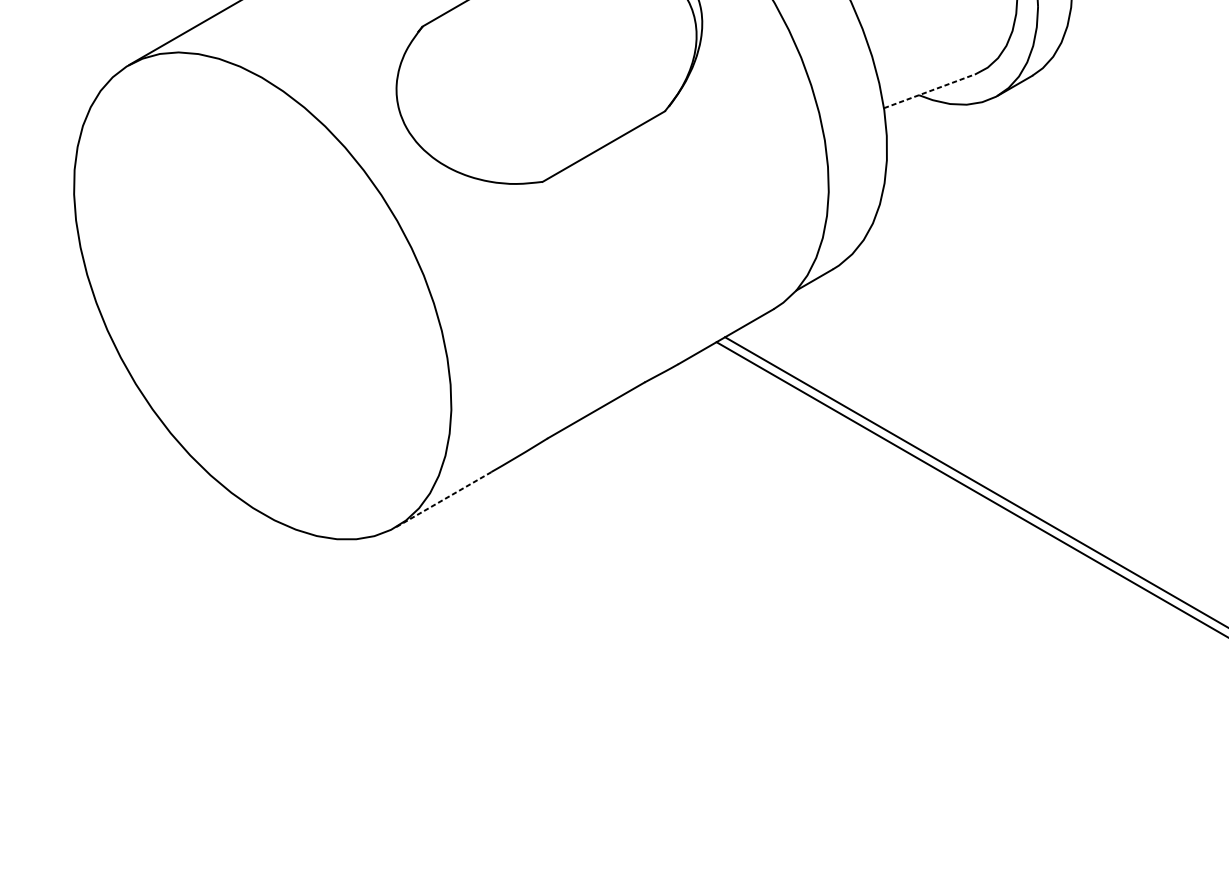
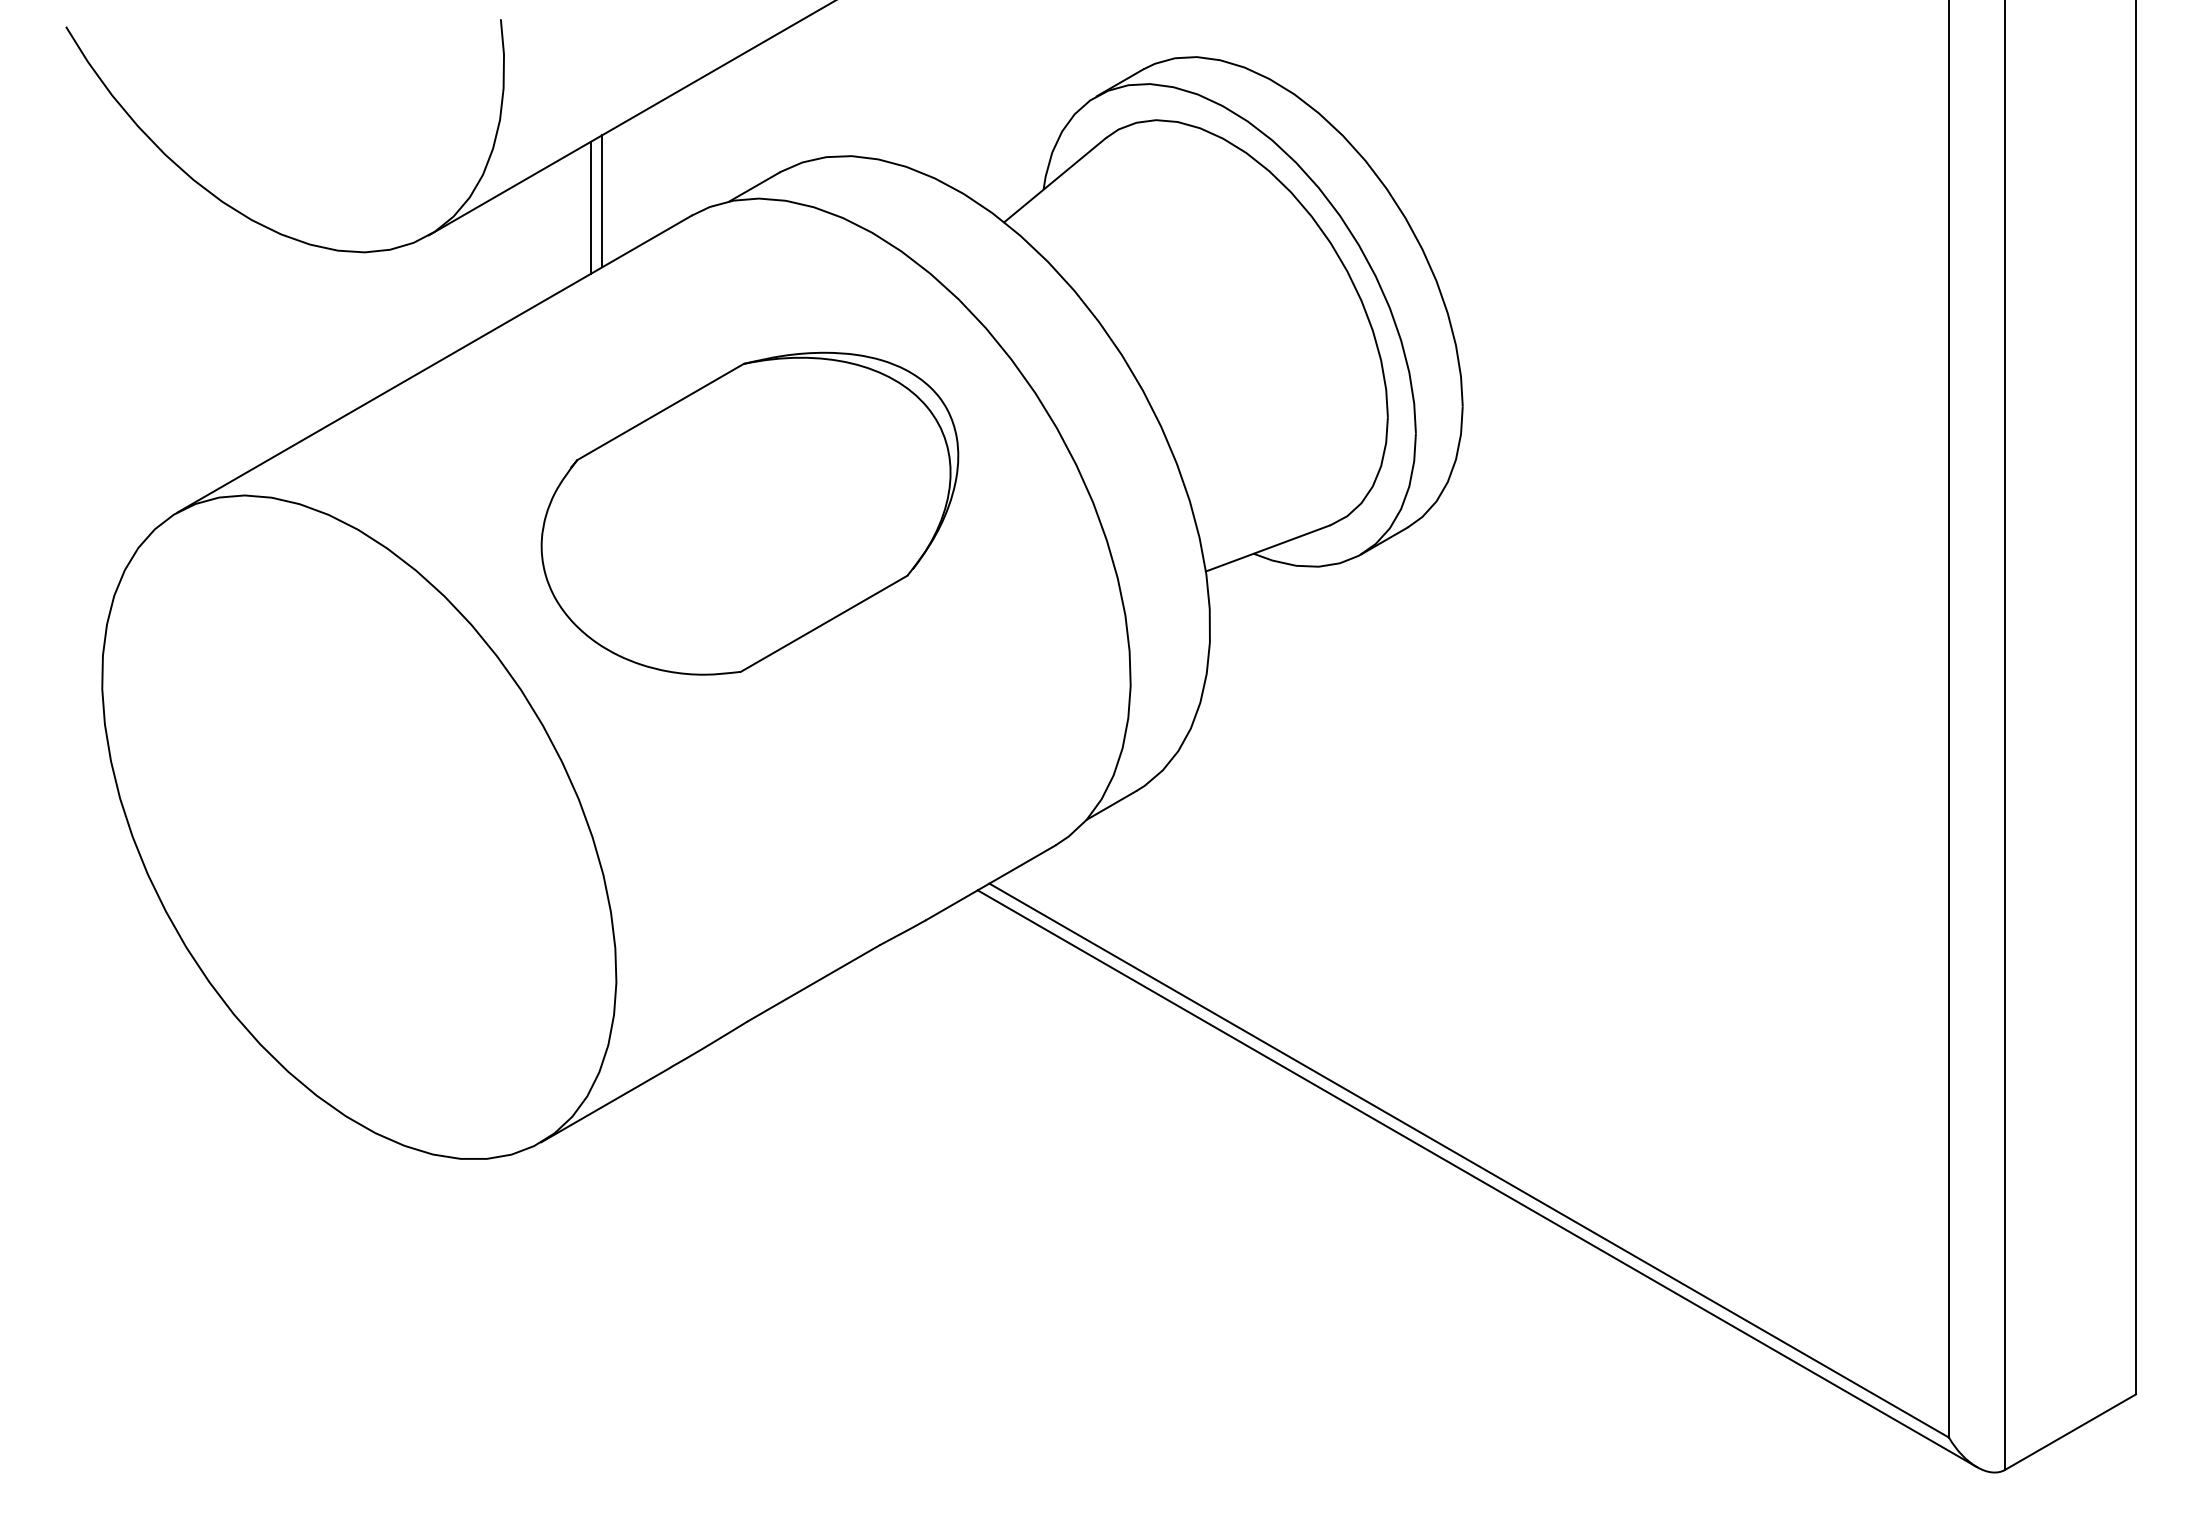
line: (929, 91) -> (1268, 548), dashed -> solid
line: (444, 499) -> (606, 1104), dashed -> solid

